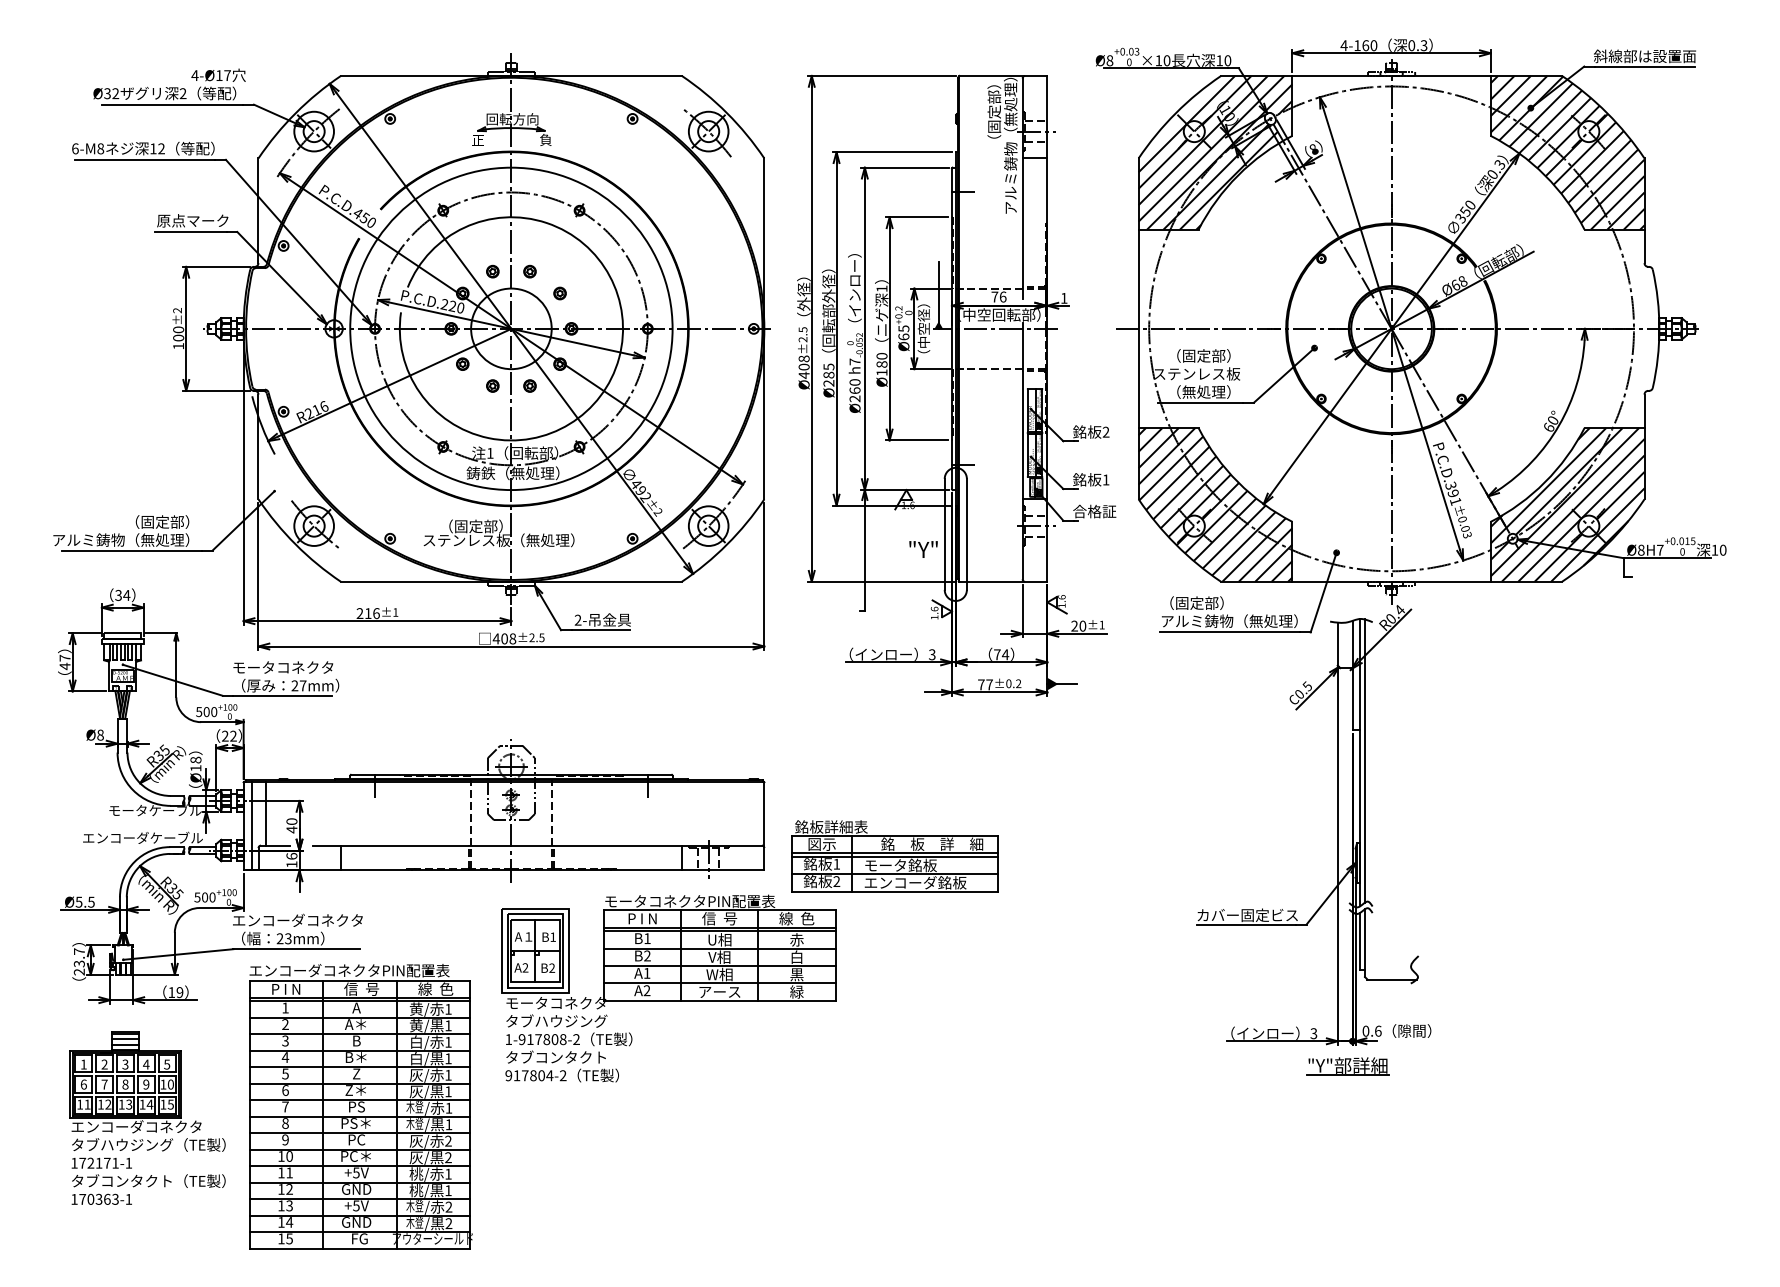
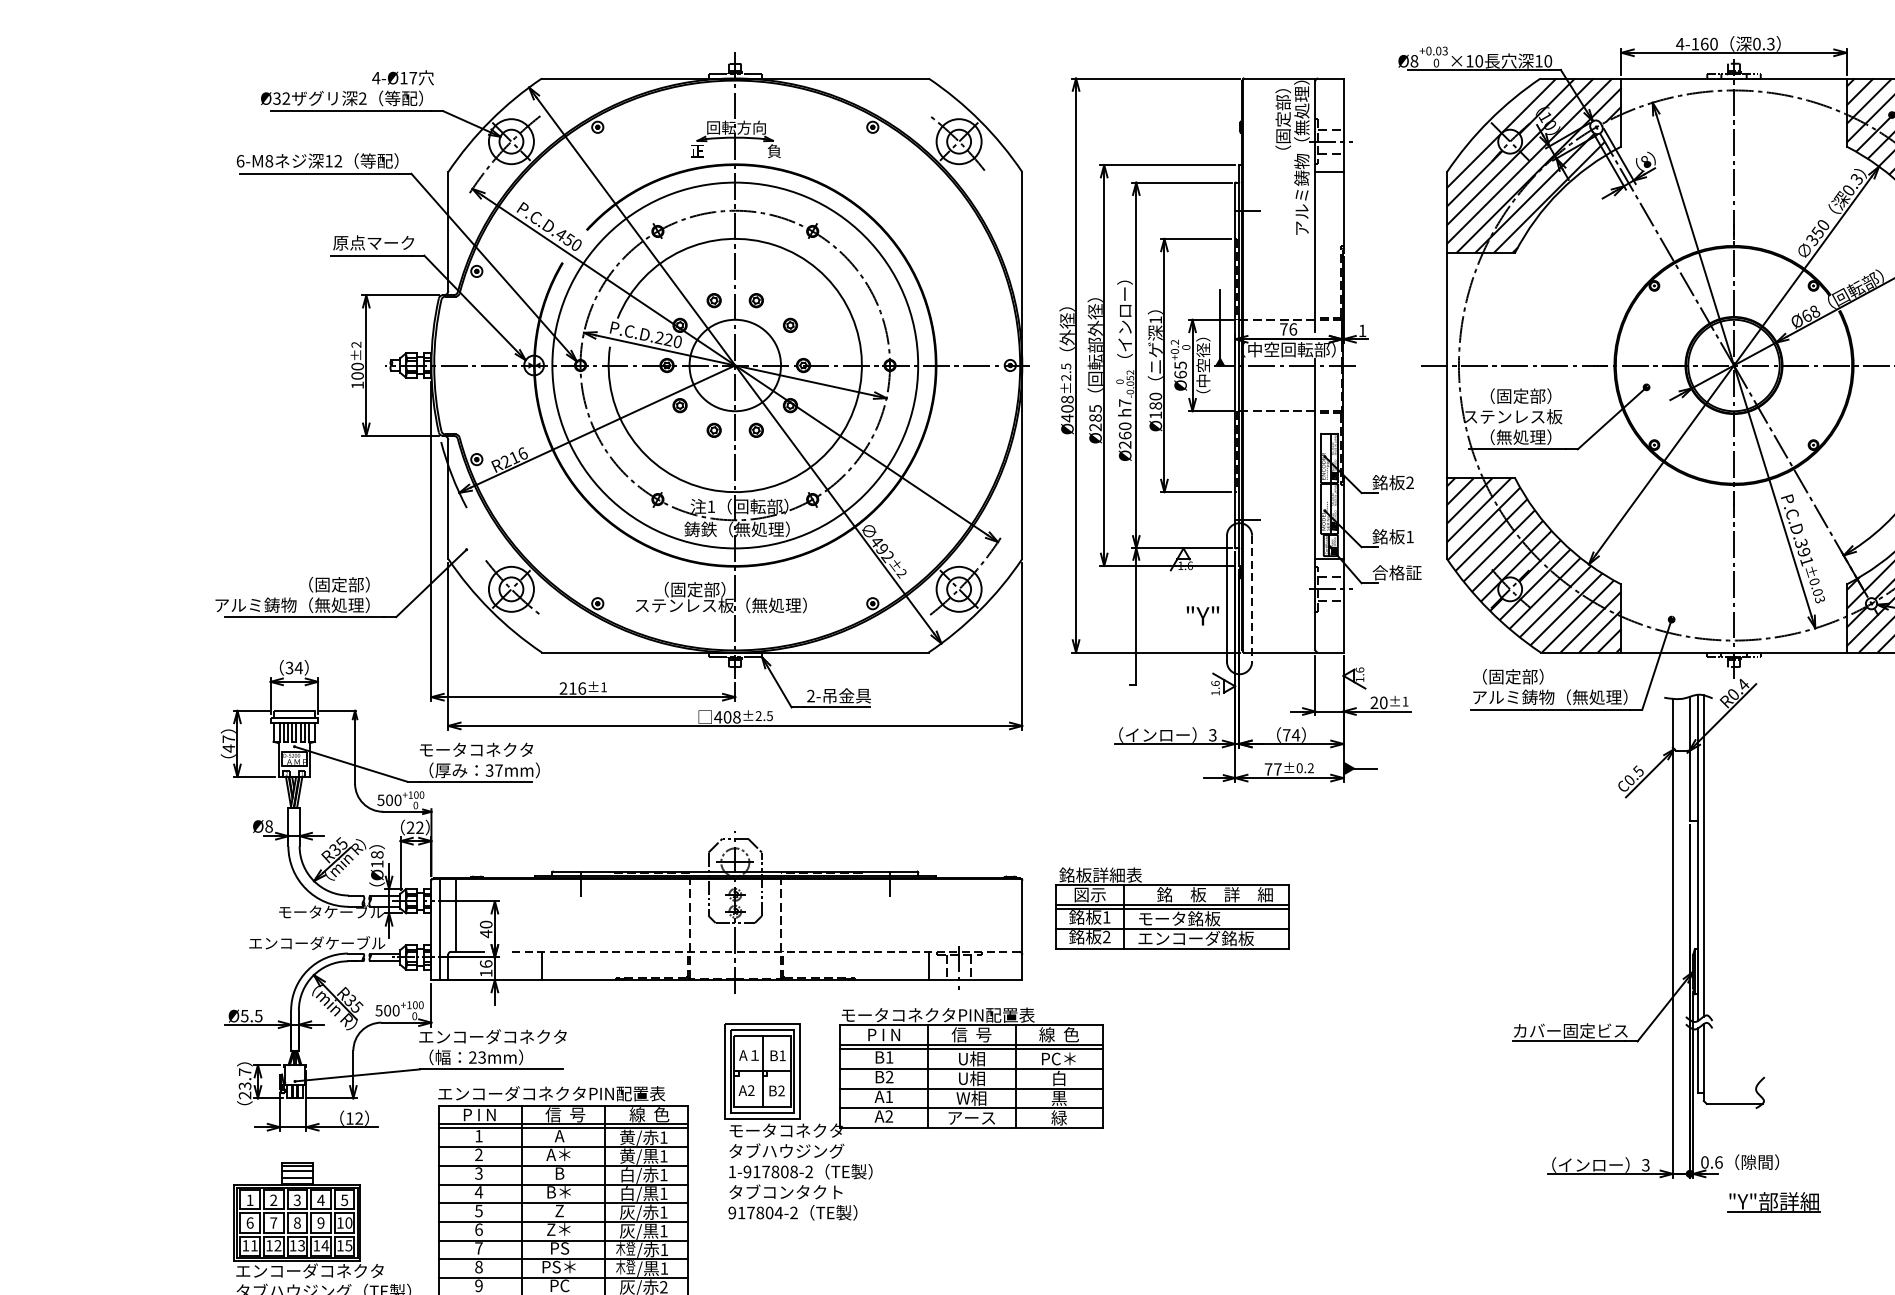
line: (966, 534) -> (1251, 598), solid -> dashed
text: (294, 686) -> (489, 771), 27mm -> 37mm
line: (537, 845) -> (764, 951), solid -> dashed
part: (894, 856) -> (1172, 908), moved
text: (796, 939) -> (1058, 1058), 赤 -> PC＊
text: (719, 956) -> (971, 1077), V相 -> U相
text: (179, 992) -> (358, 1118), 19 -> 12
part: (1347, 1066) -> (1773, 1202), moved

